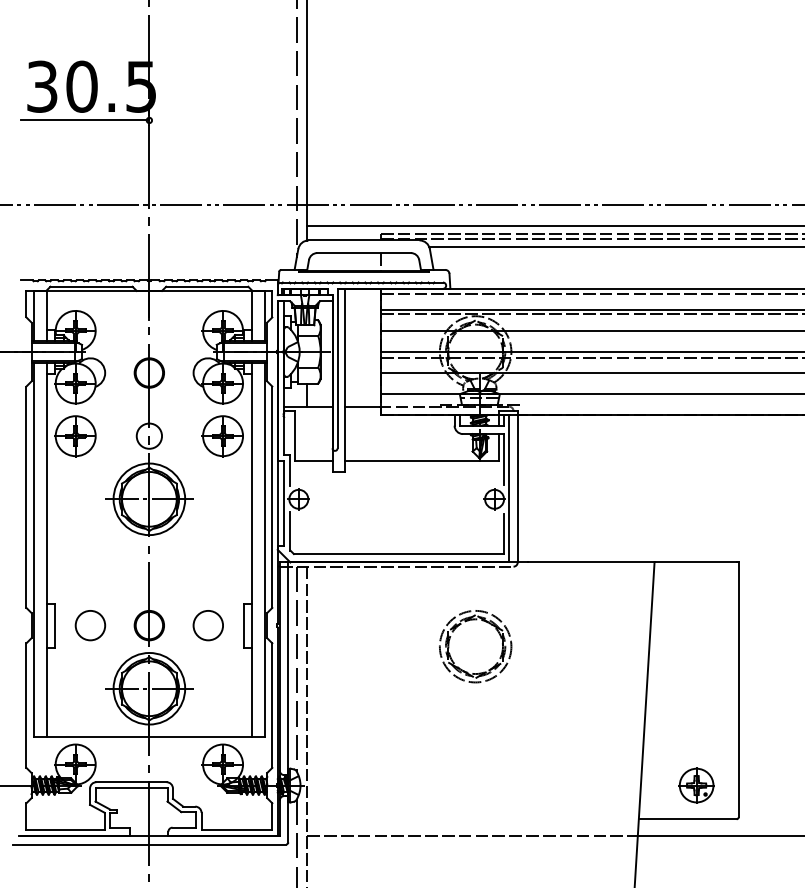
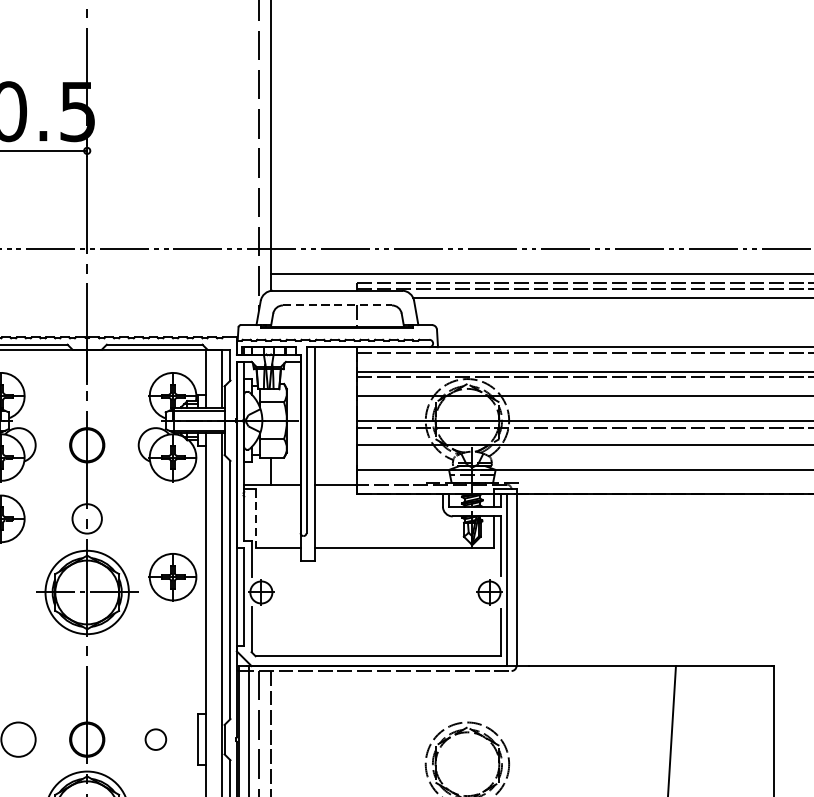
line: (364, 253) -> (337, 305), solid -> dashed
part: (222, 436) -> (172, 577), moved
line: (294, 436) -> (256, 519), solid -> dashed
circle: (208, 625) -> (156, 739), size x0.6

